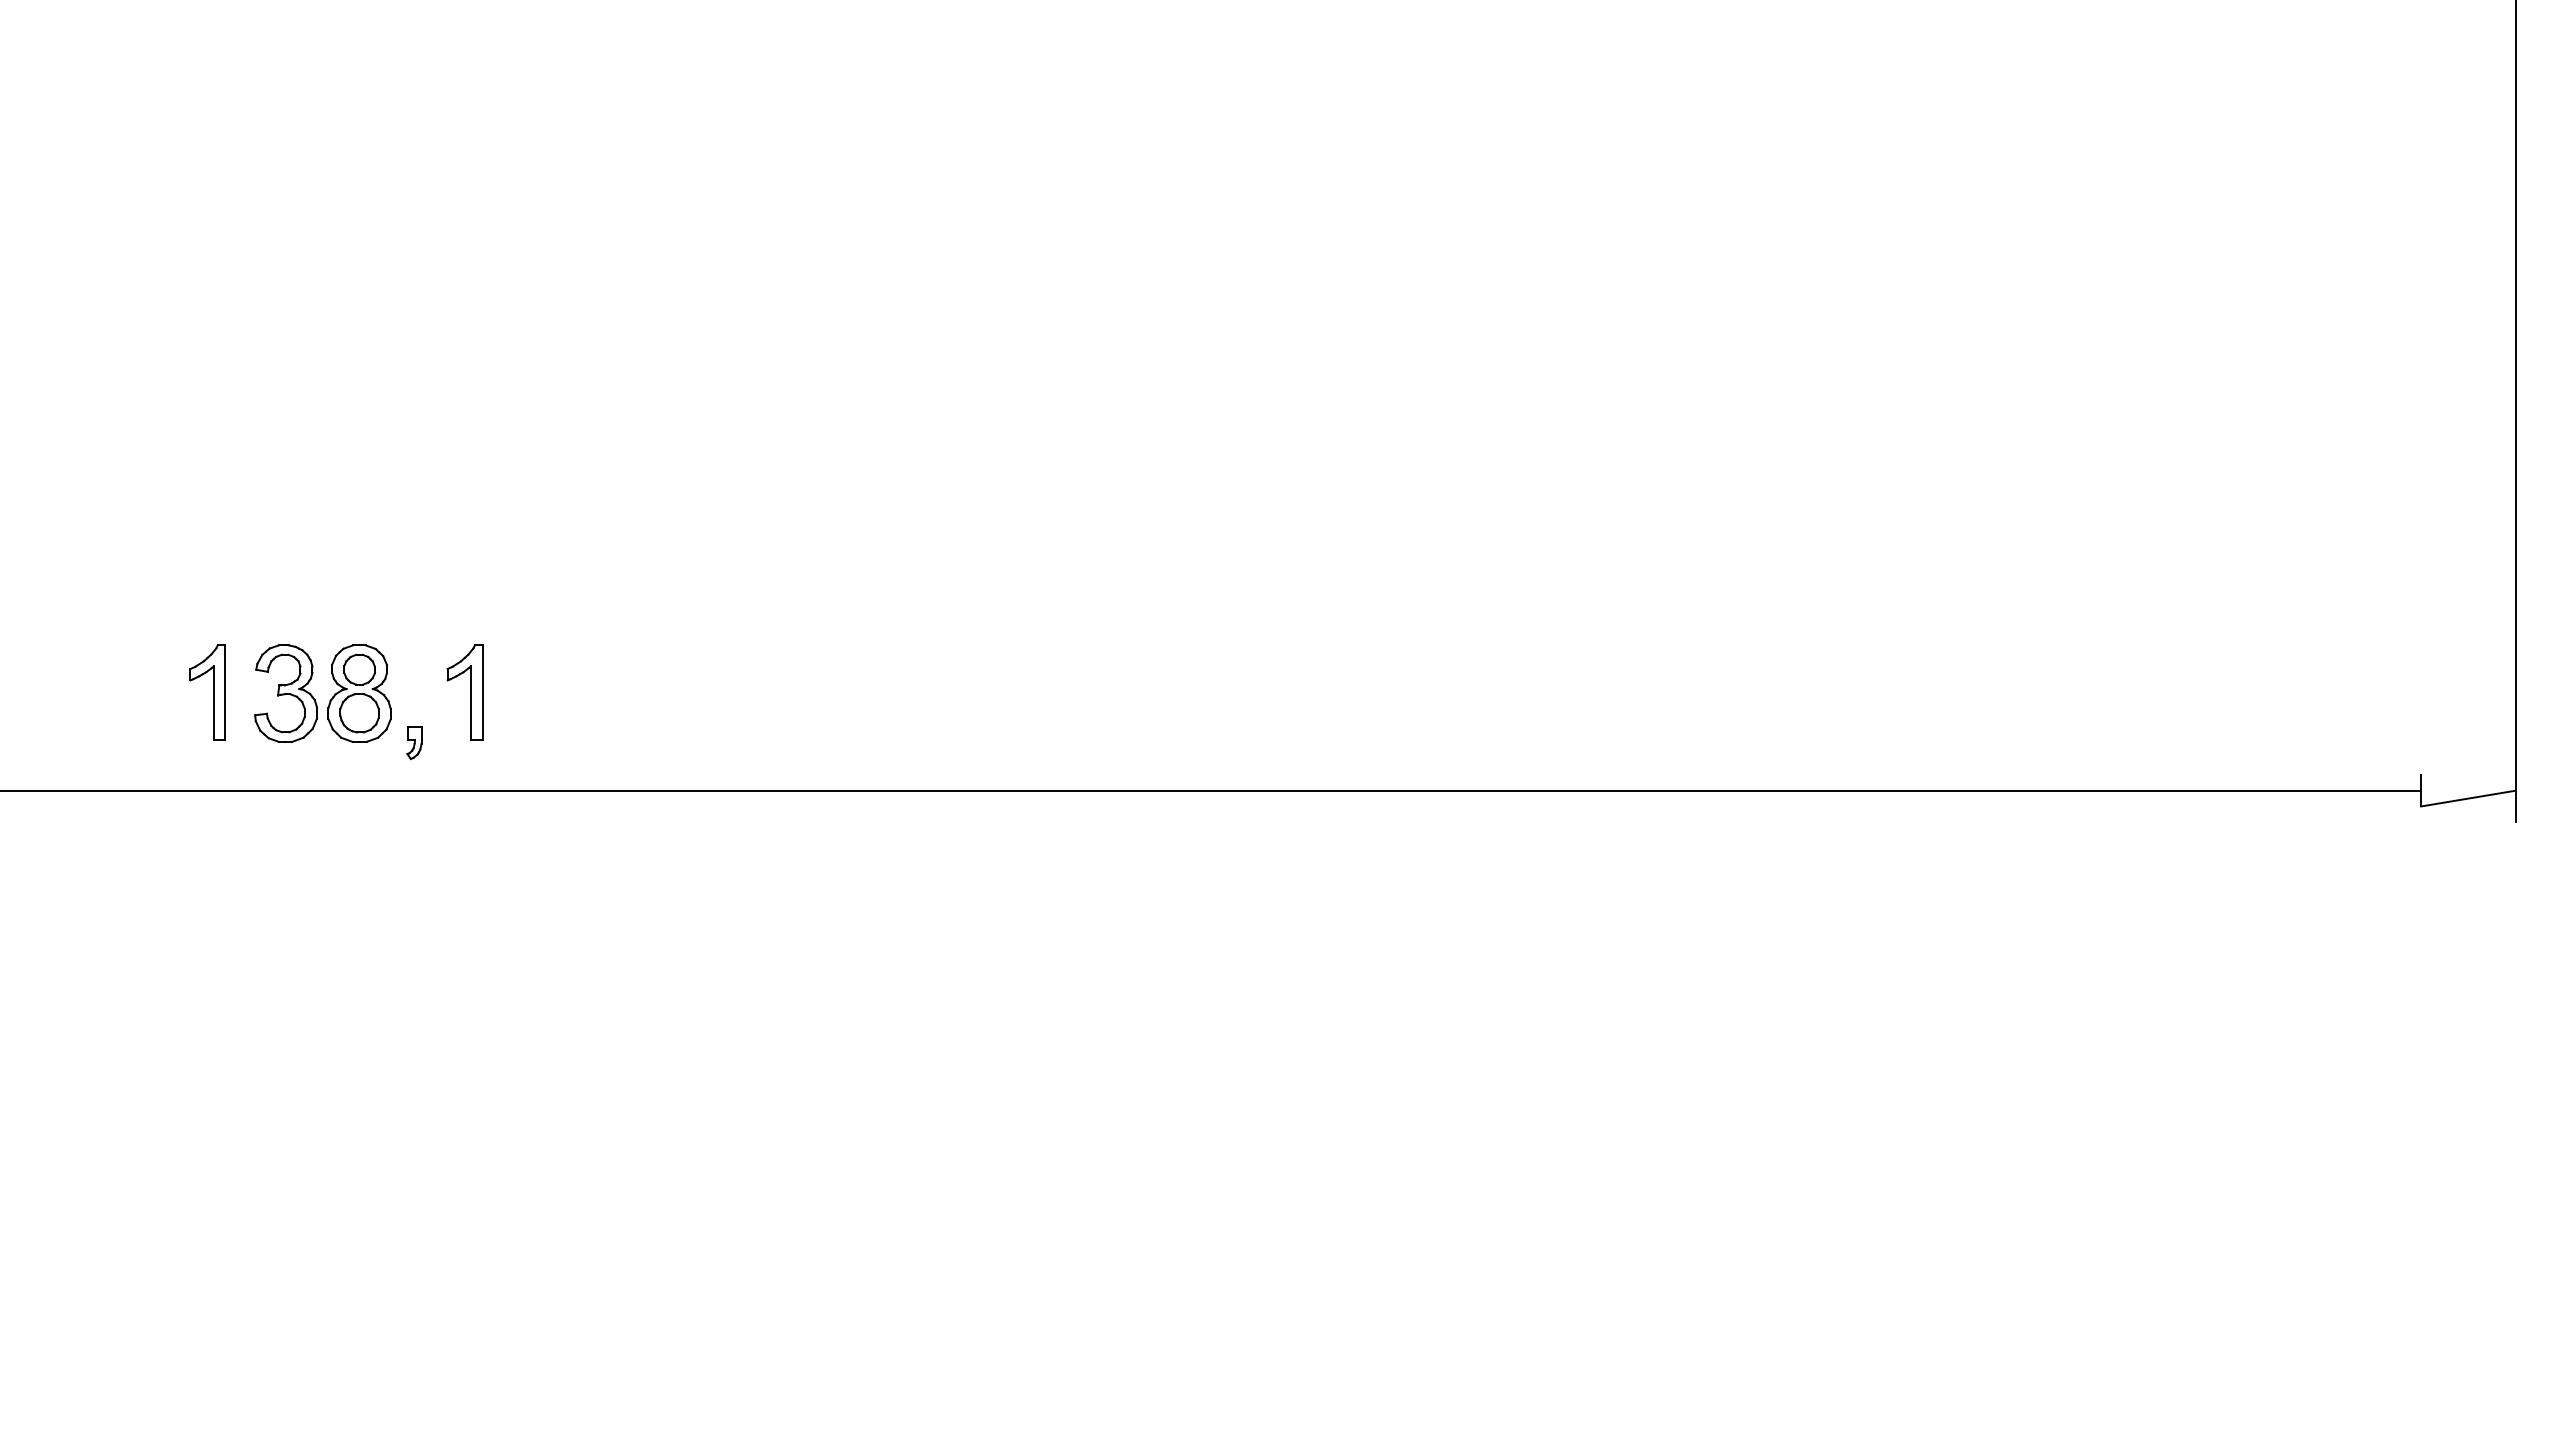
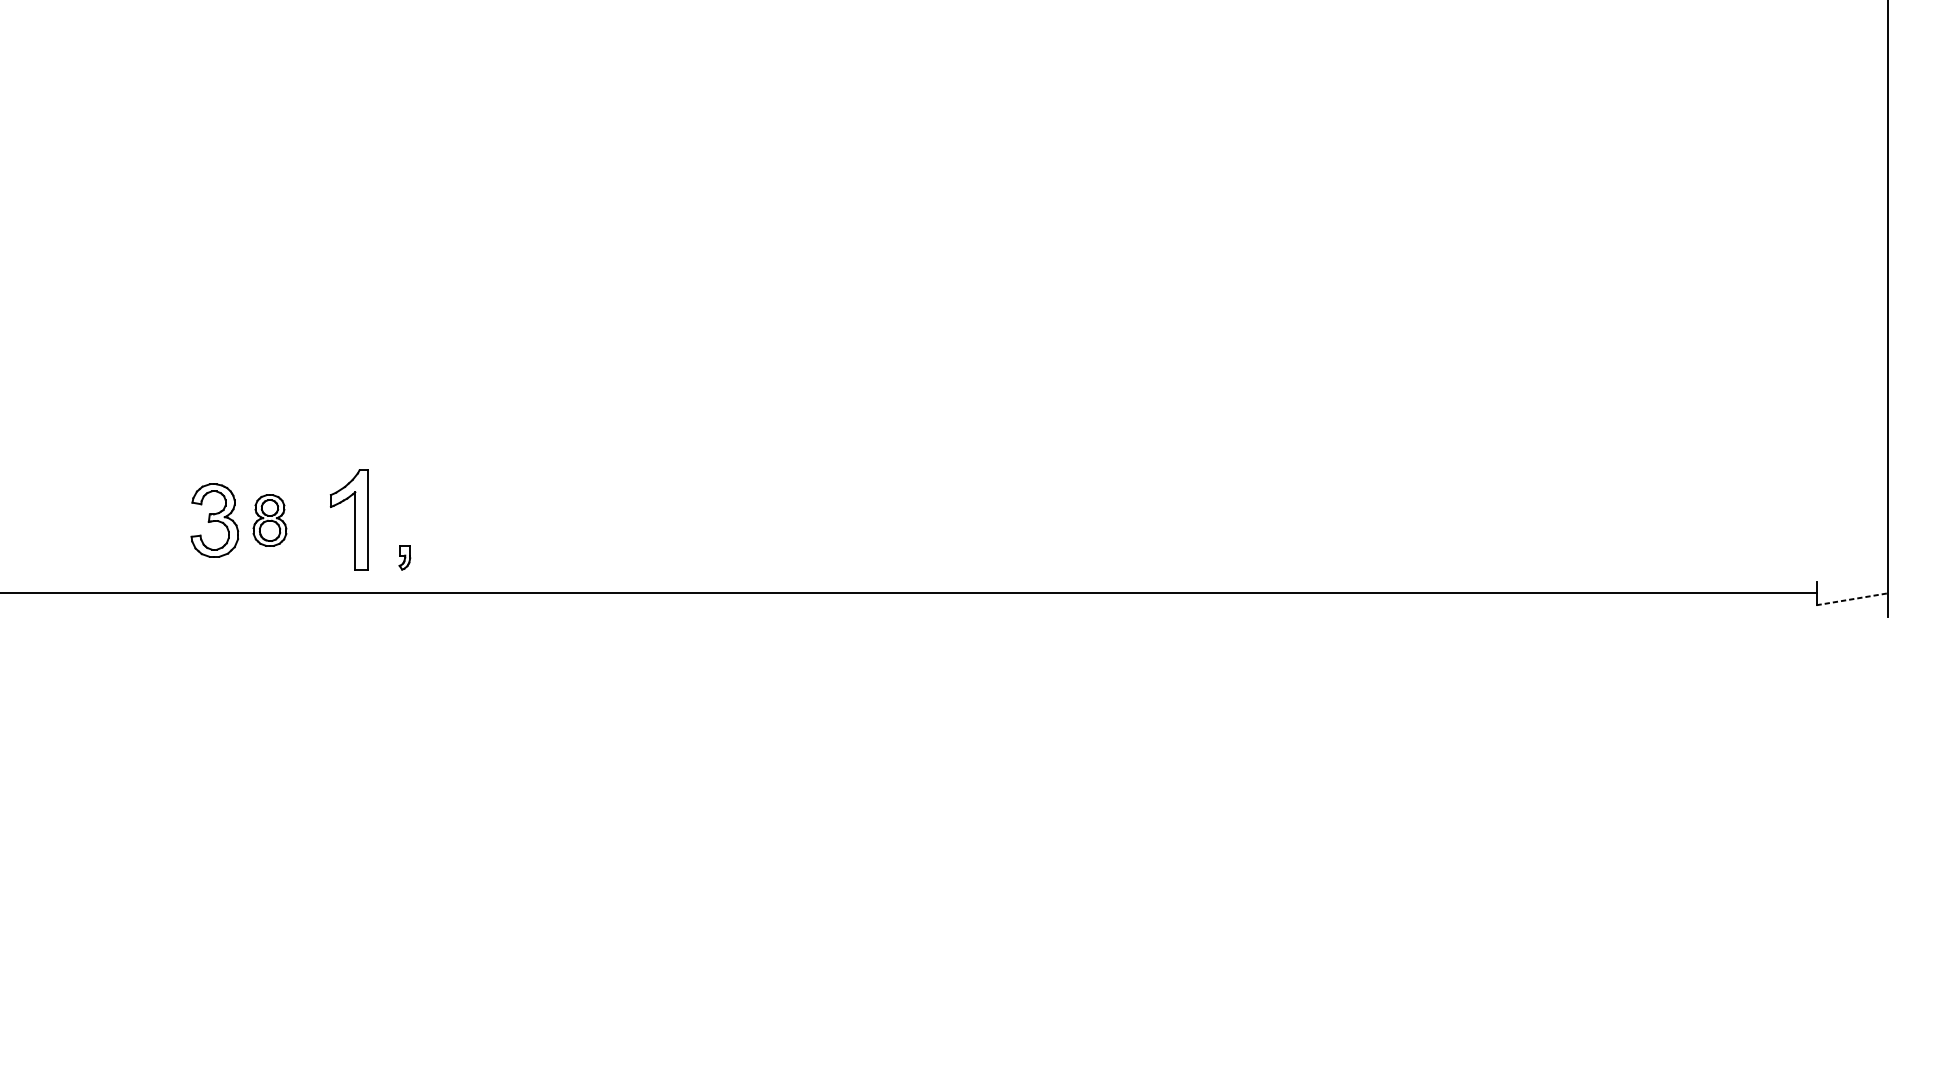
part: (207, 692) -> (155, 519), removed
part: (464, 692) -> (348, 519), size x1.4
part: (359, 693) -> (269, 520), size x0.7
part: (414, 743) -> (404, 558), moved
line: (2468, 798) -> (1852, 599), solid -> dashed

